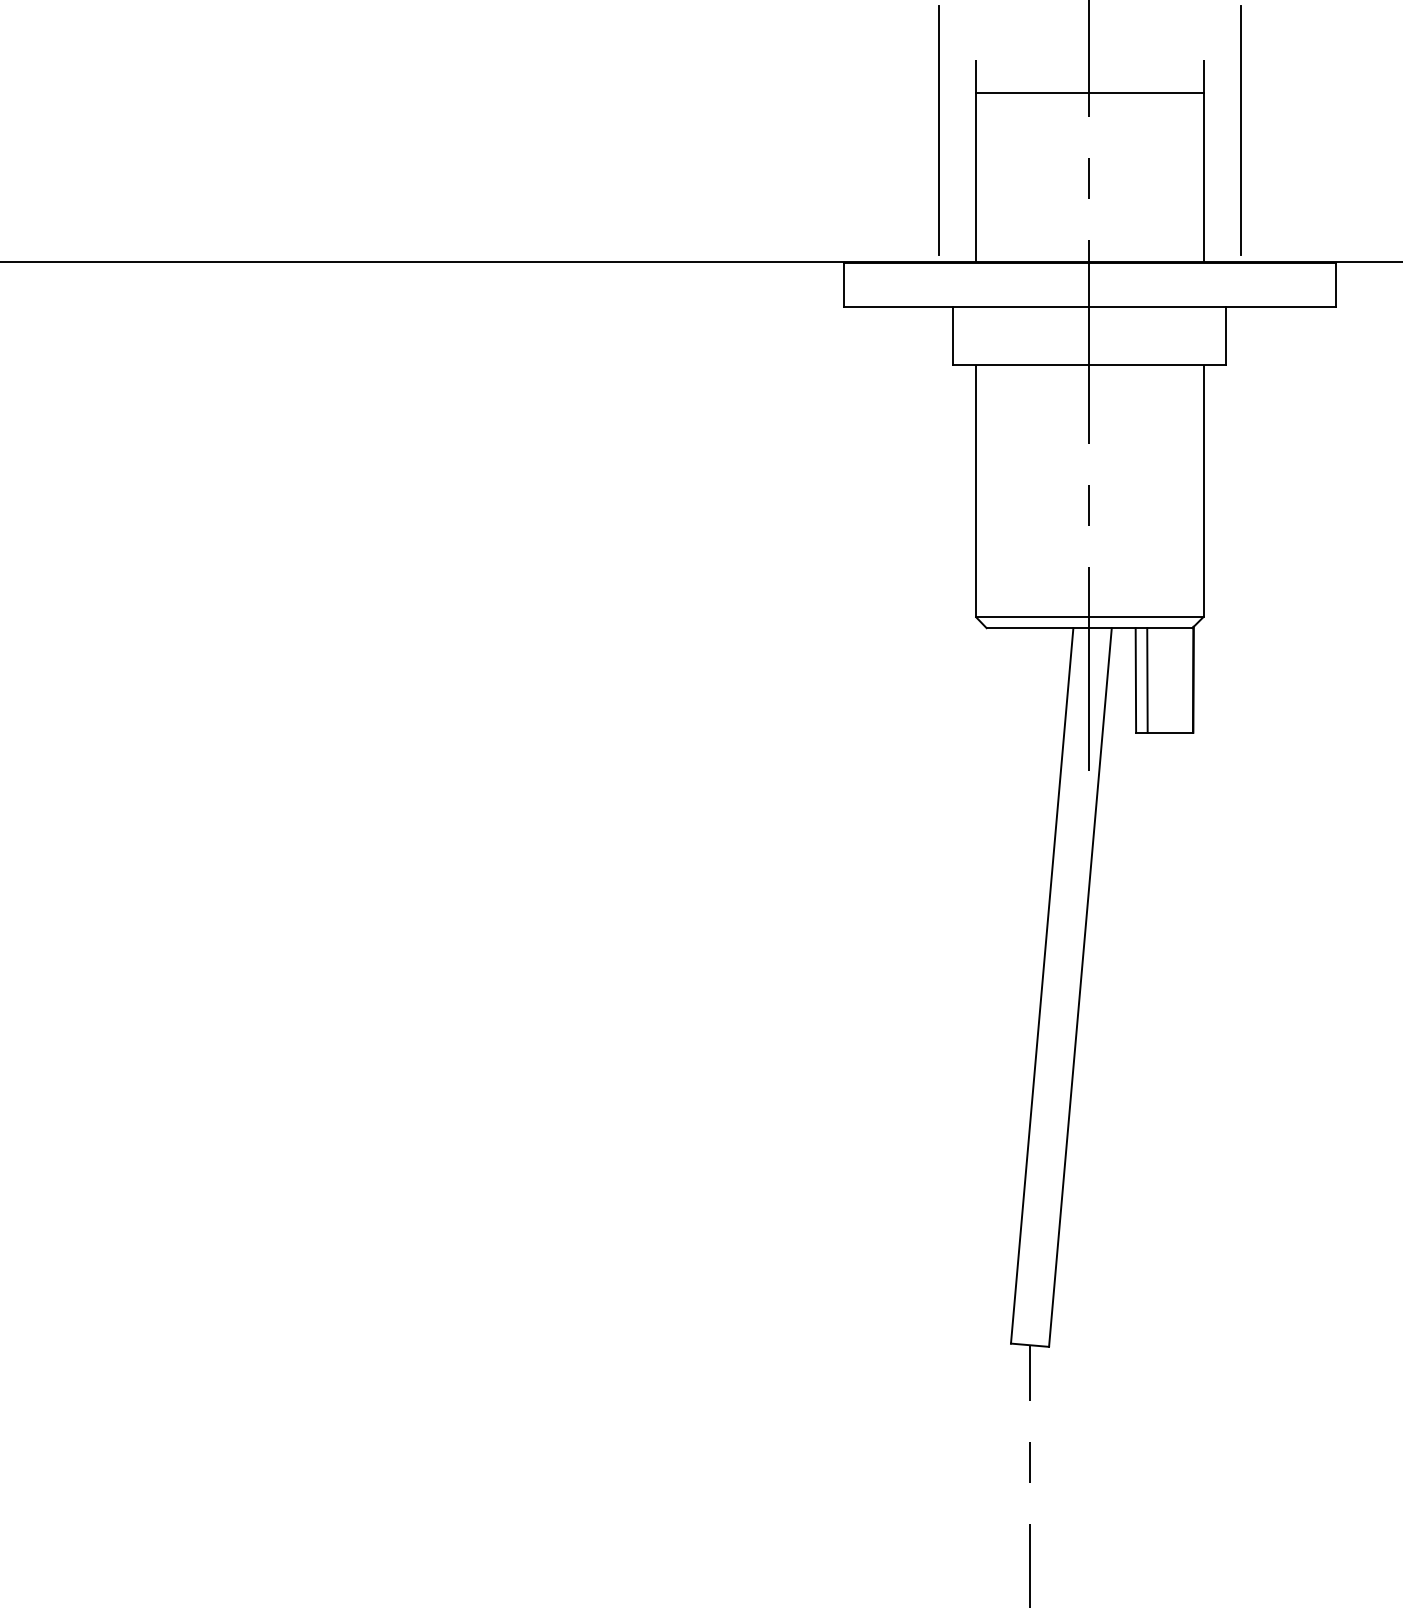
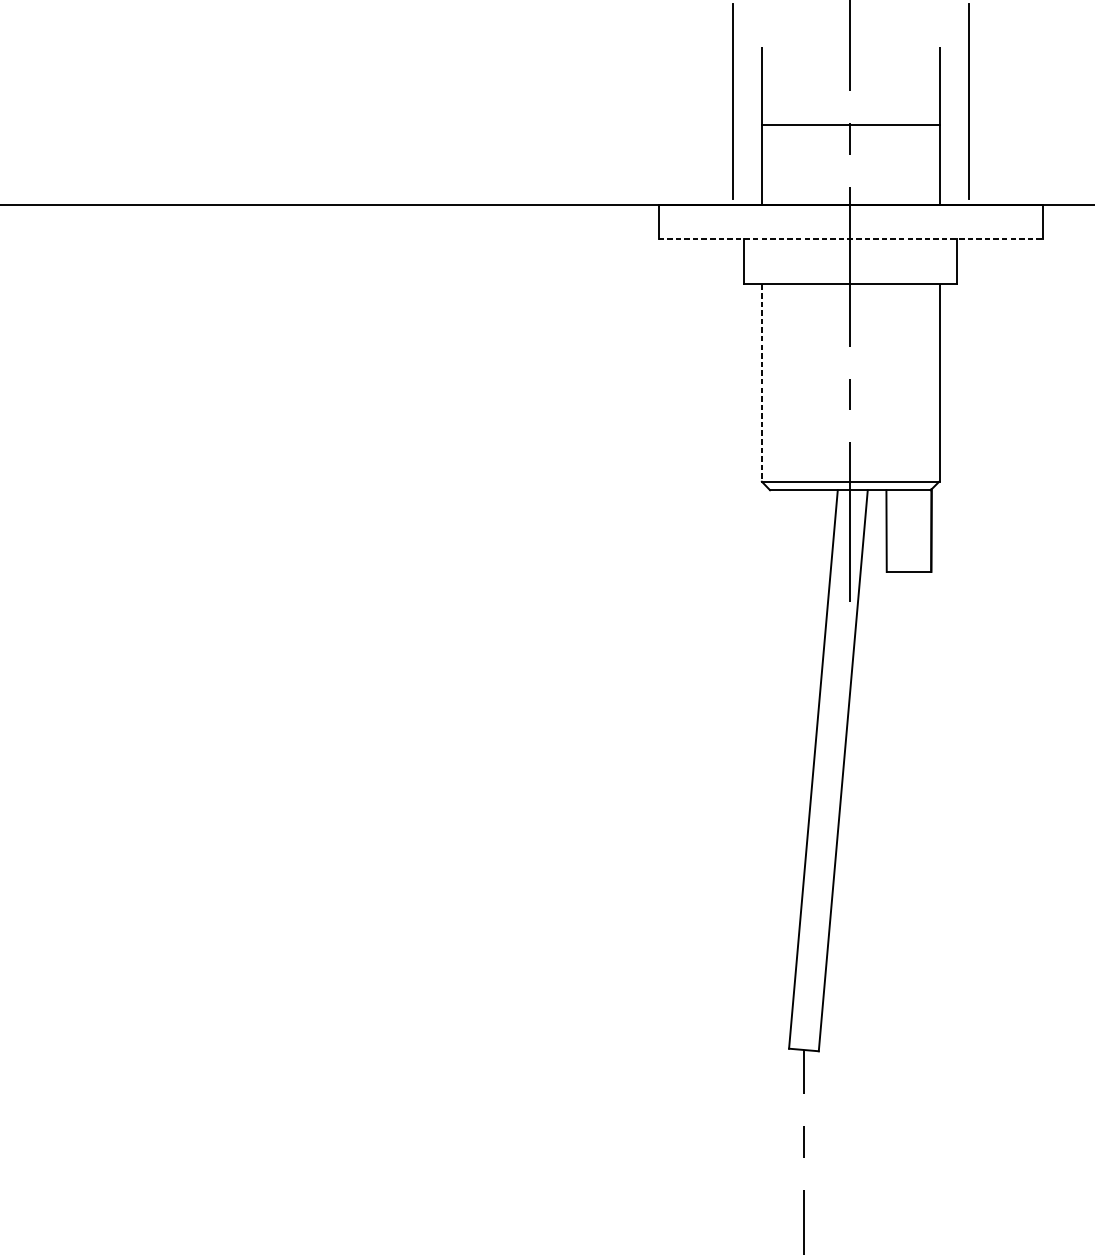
line: (1089, 92) -> (850, 125), moved
line: (1089, 306) -> (850, 239), solid -> dashed
line: (976, 491) -> (762, 383), solid -> dashed
line: (1147, 680) -> (895, 531), removed

